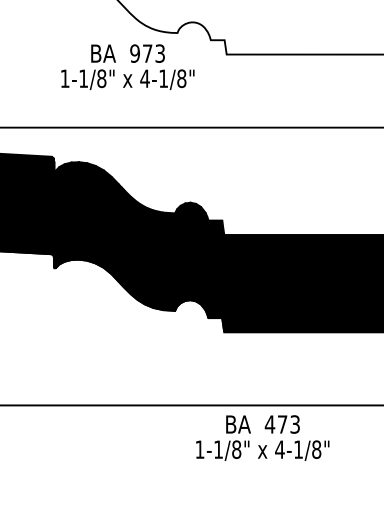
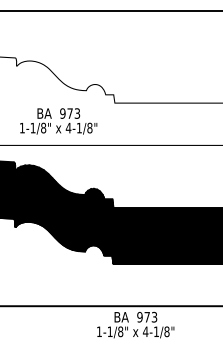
text: (127, 67) -> (58, 121), moved
text: (269, 423) -> (139, 316), 473 -> 973

